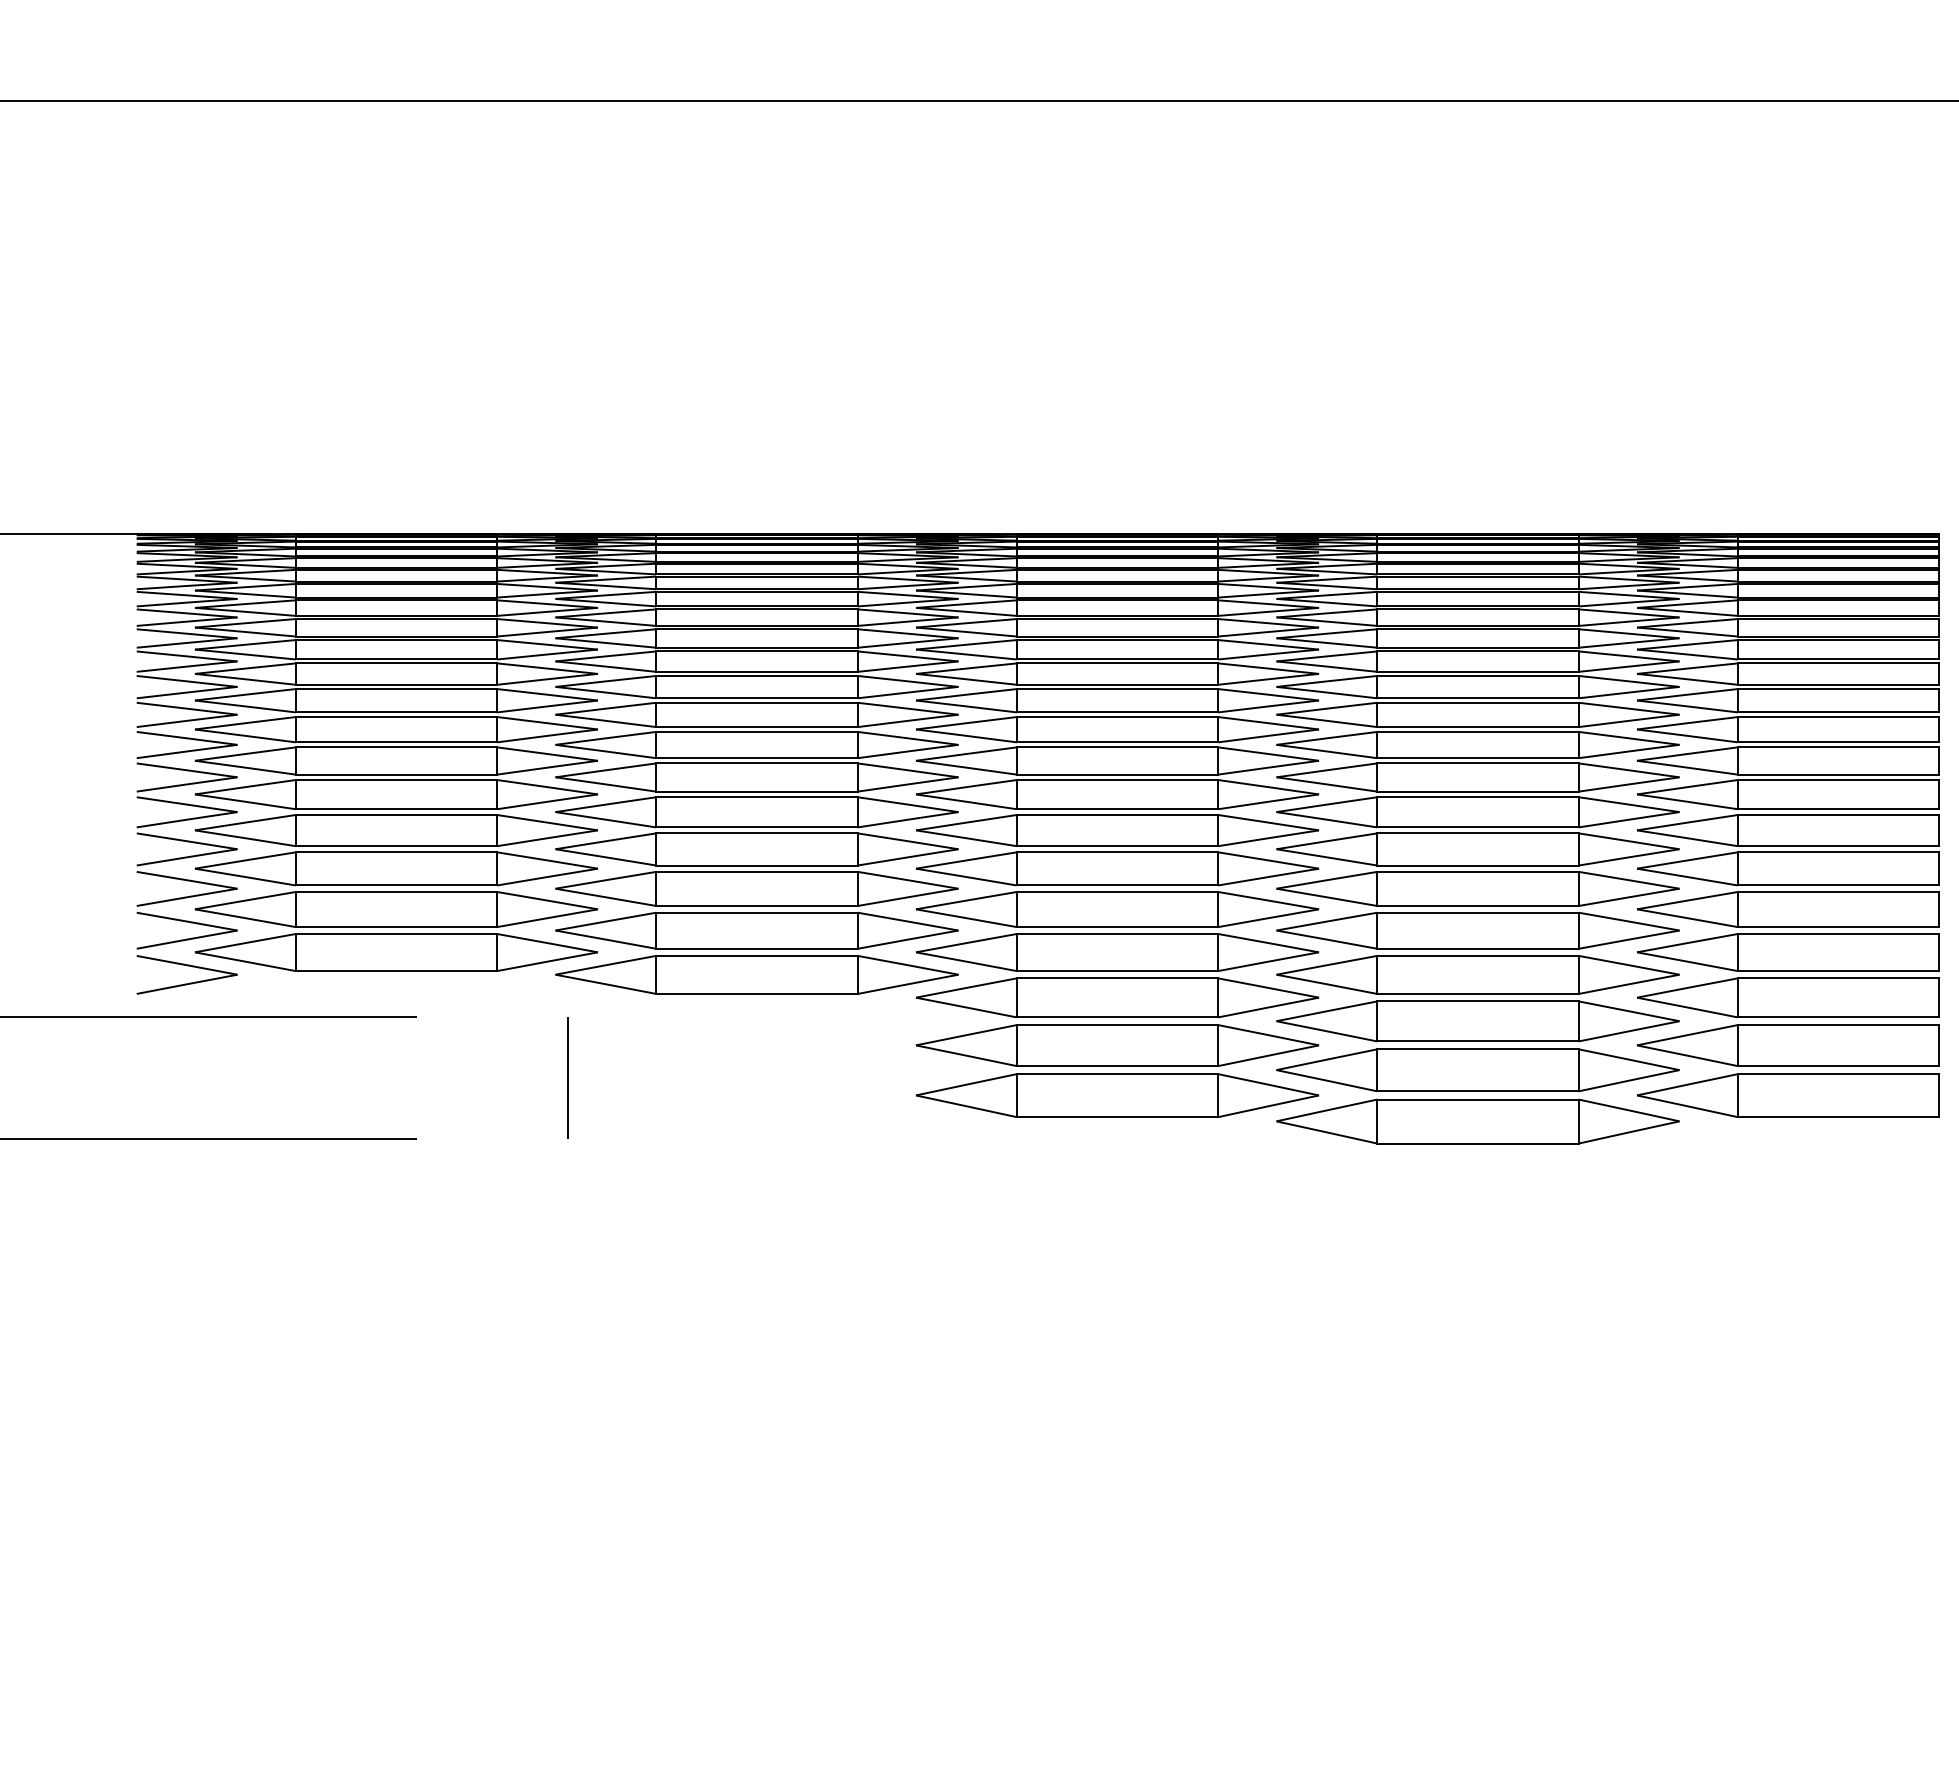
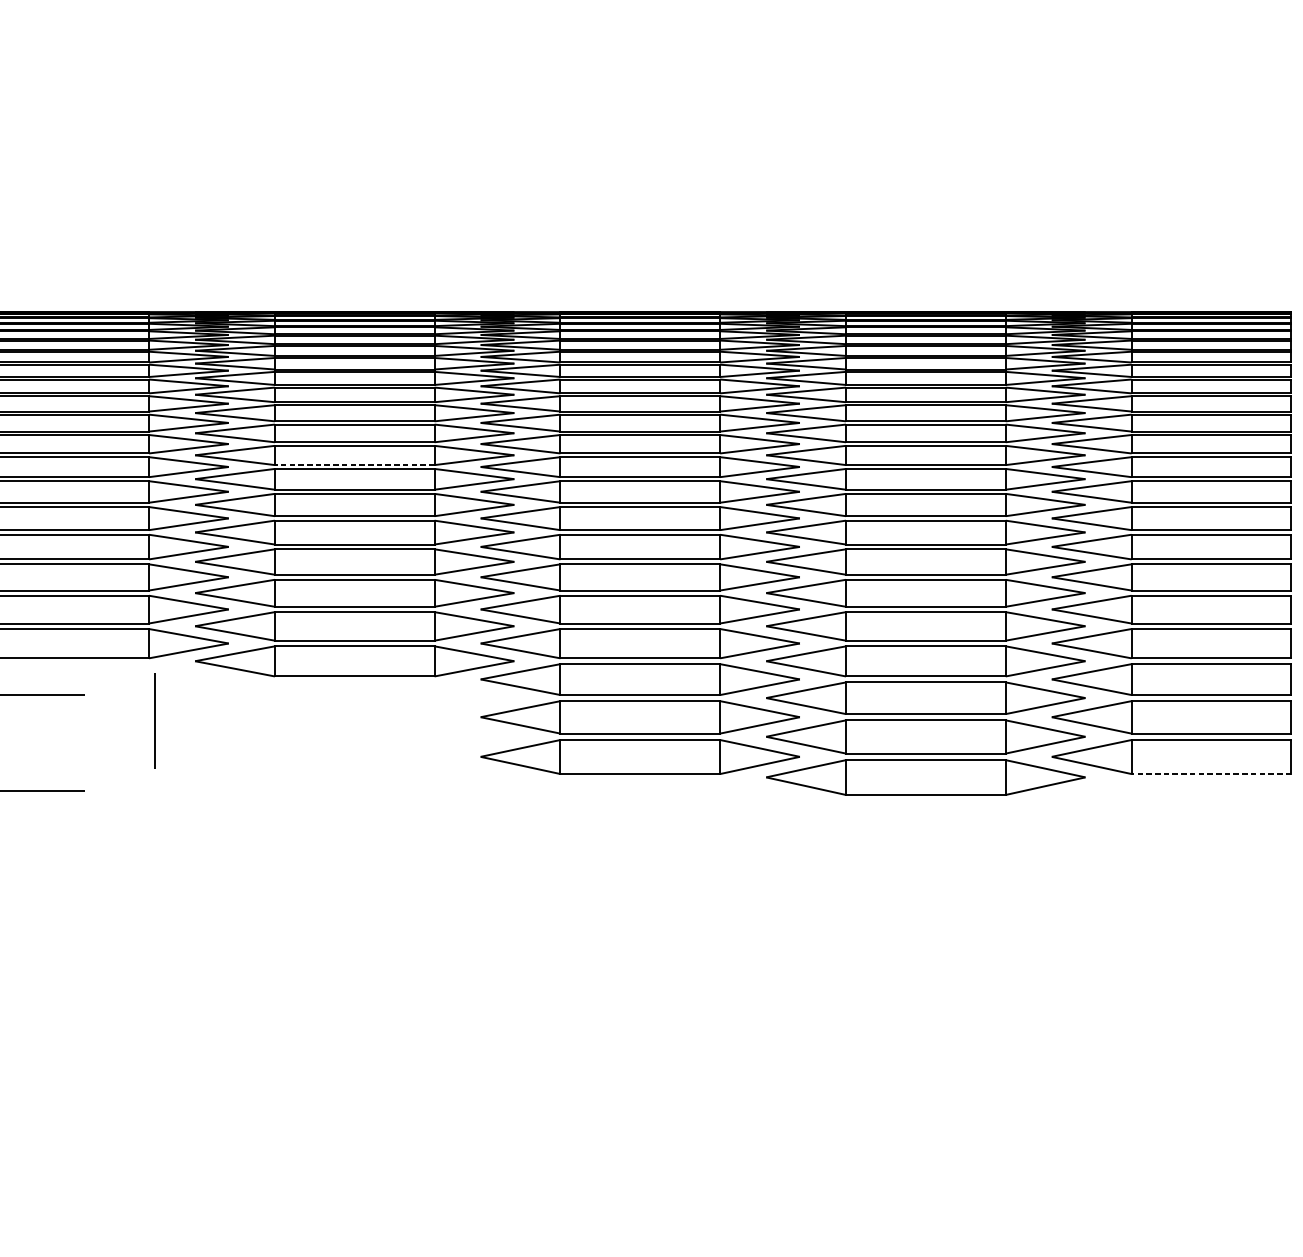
line: (756, 727) -> (354, 465), solid -> dashed
line: (567, 1077) -> (154, 720), moved
line: (1838, 1117) -> (1211, 774), solid -> dashed

